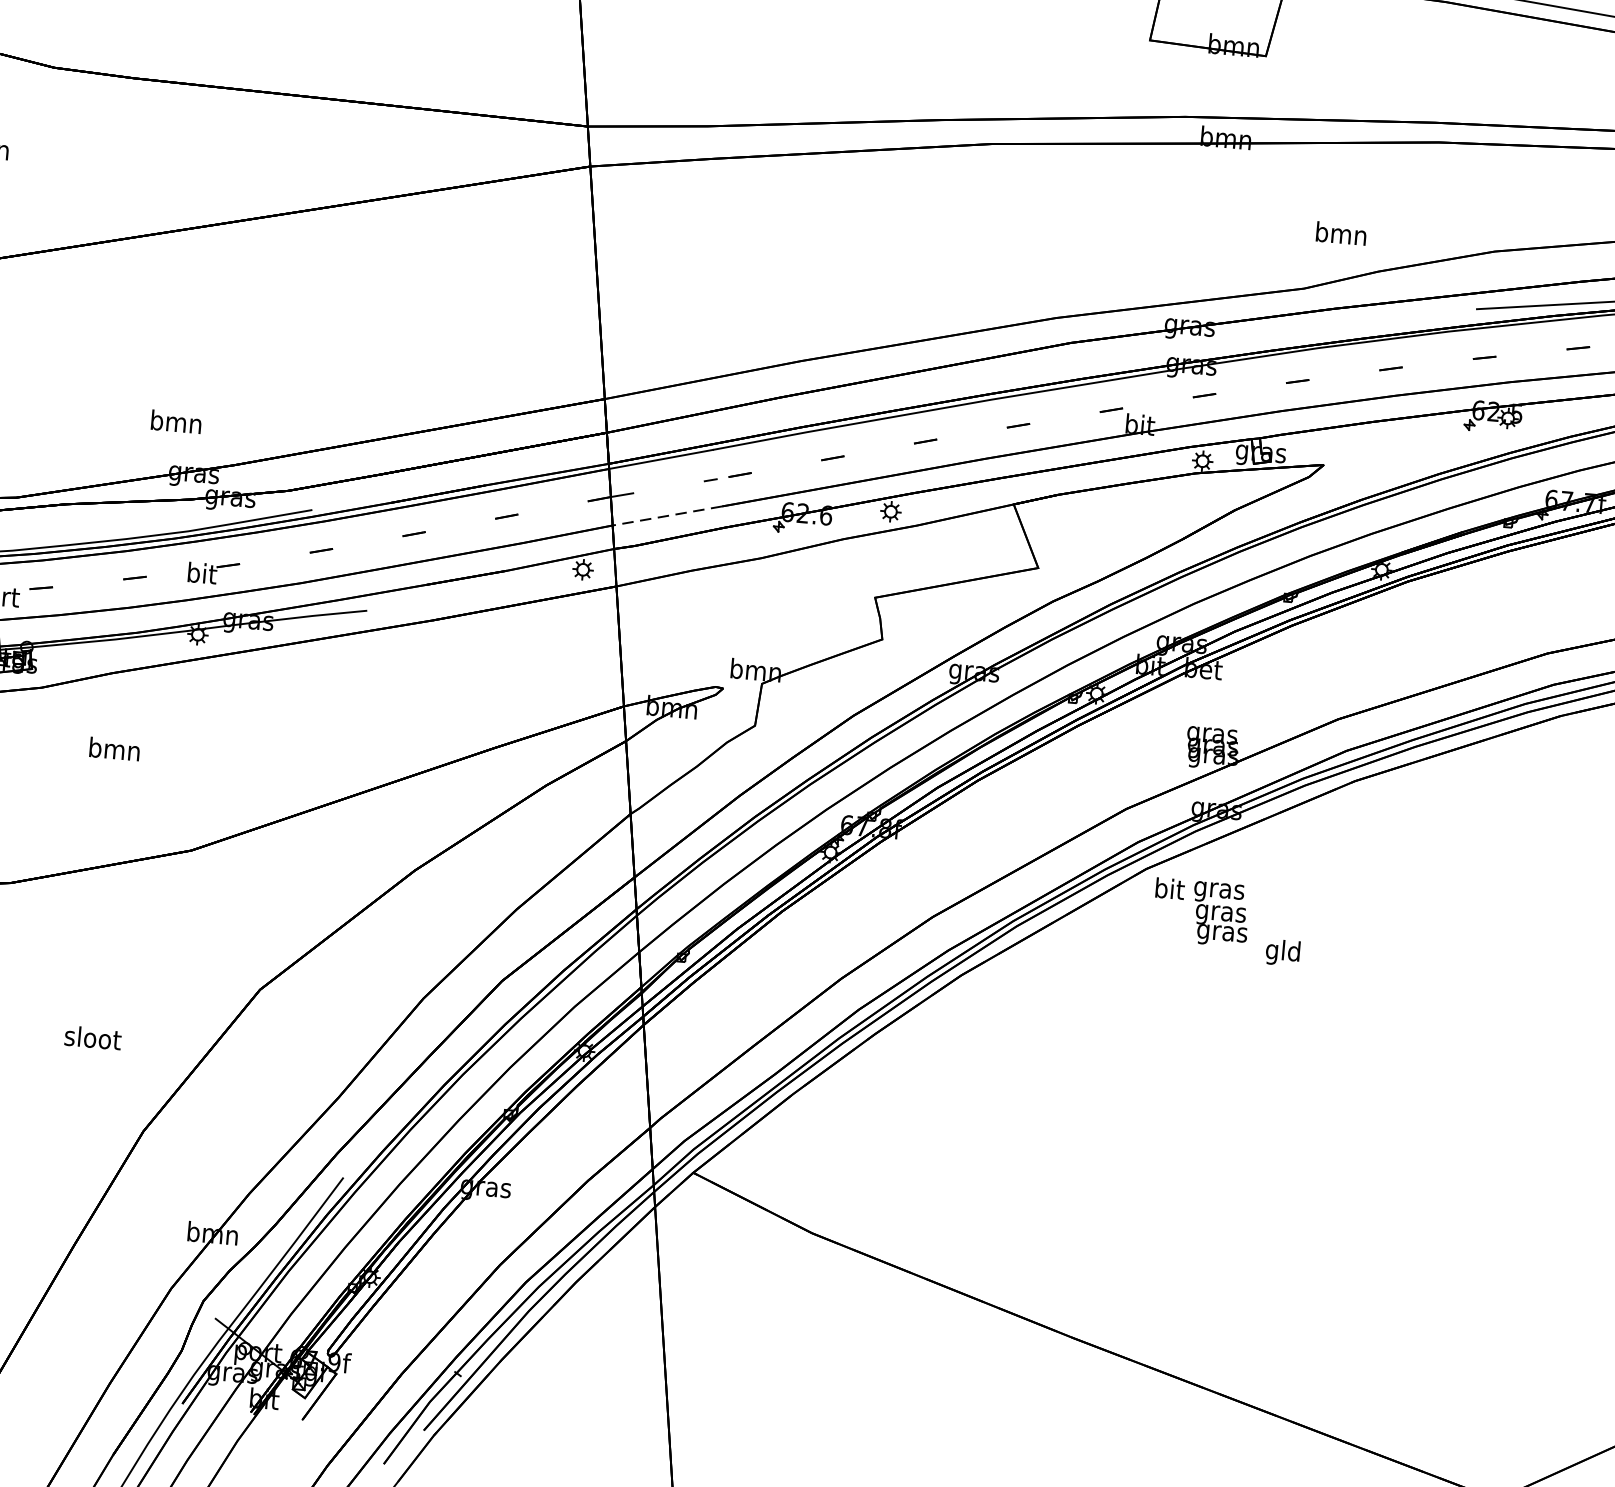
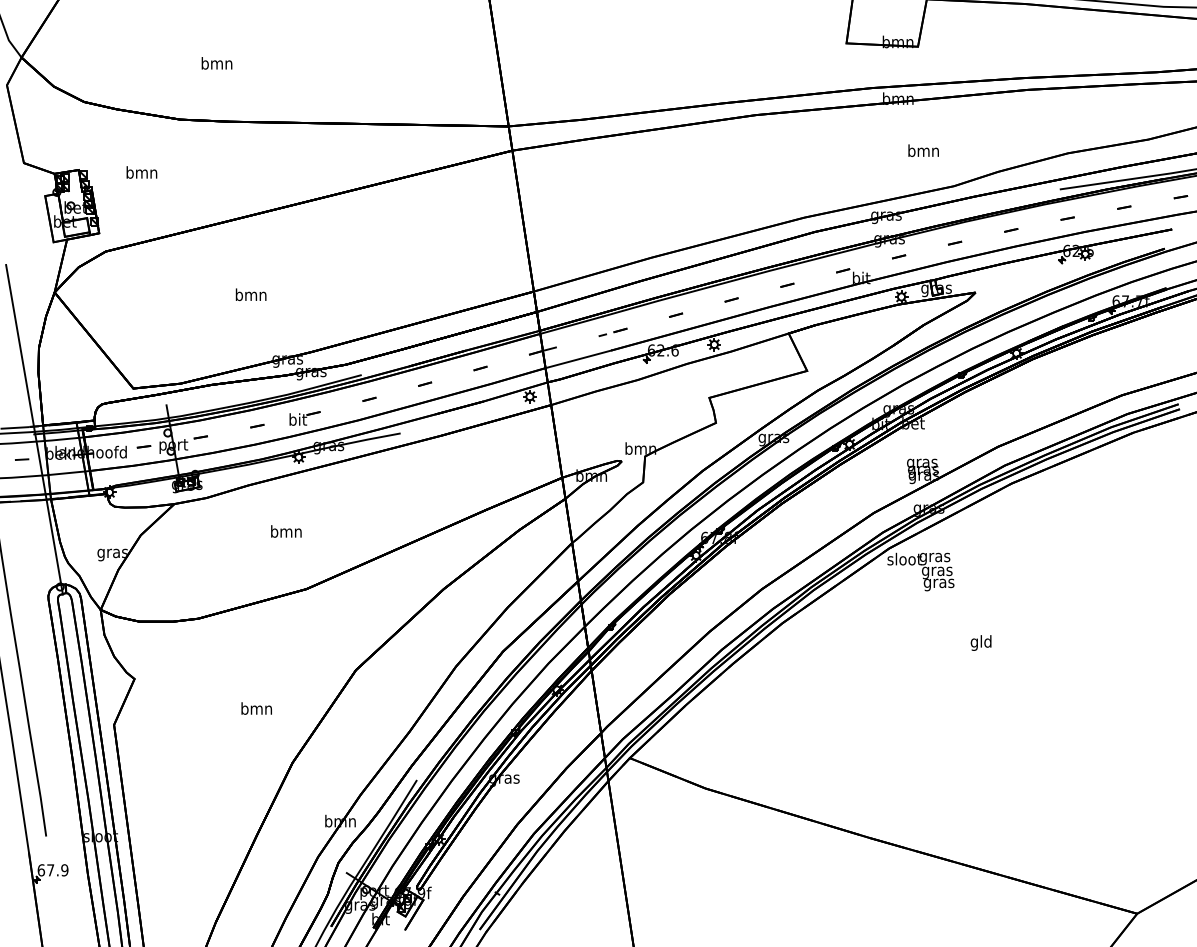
text: (1341, 233) -> (923, 150), moved
text: (175, 421) -> (250, 294), moved
line: (667, 516) -> (578, 359), dashed -> solid
text: (114, 749) -> (286, 531), moved
text: (1169, 887) -> (904, 558), bit -> sloot
text: (1281, 951) -> (980, 642), moved
text: (92, 1037) -> (256, 708), sloot -> bmn

